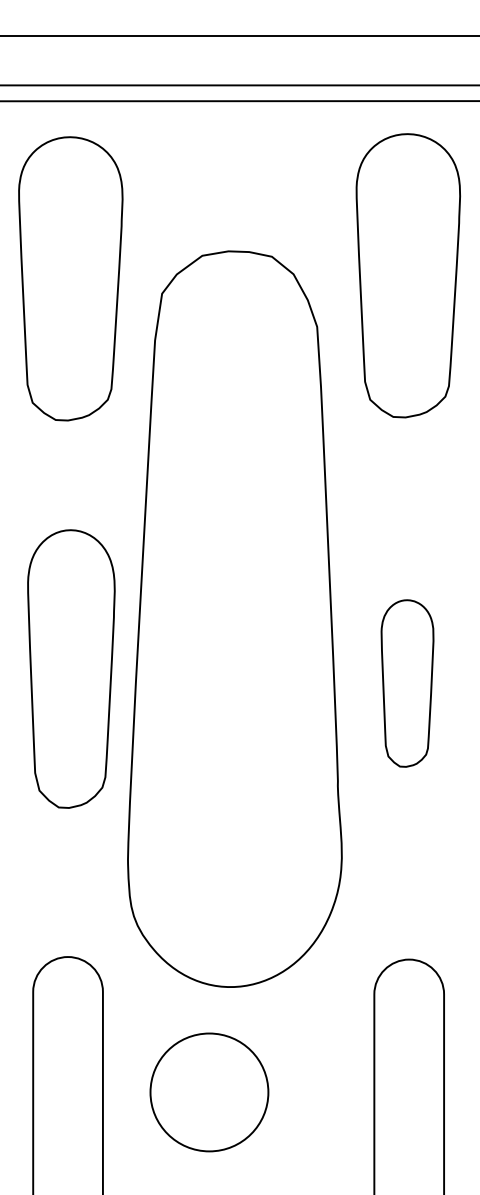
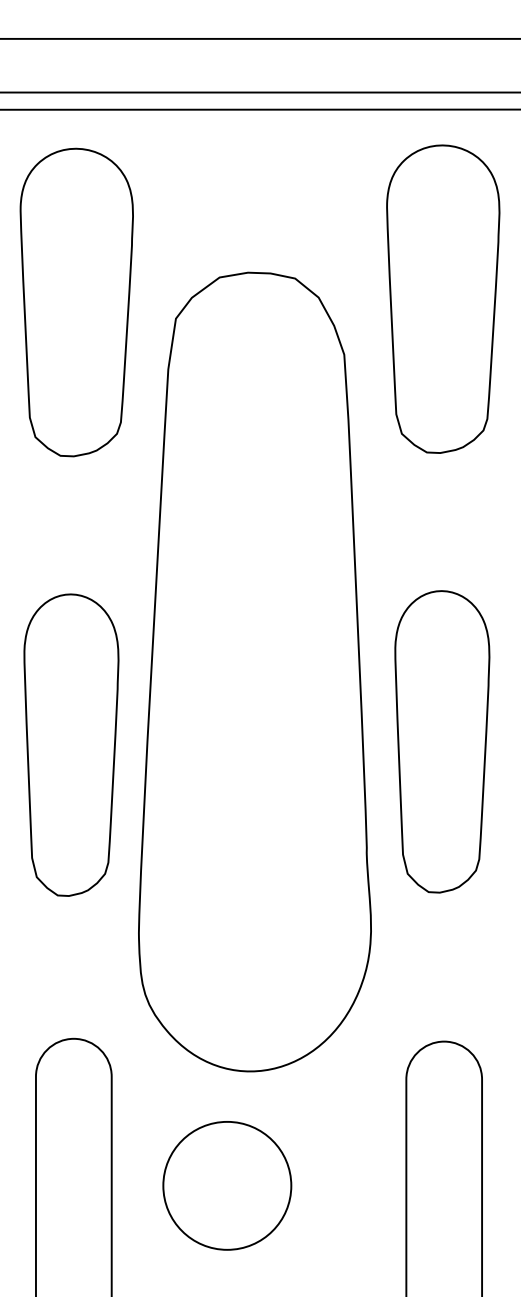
part: (71, 668) -> (71, 744), moved
part: (407, 683) -> (442, 741), size x1.67

